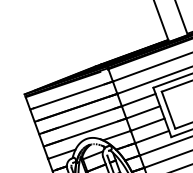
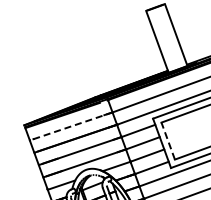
line: (71, 95) -> (71, 126), solid -> dashed
line: (168, 110) -> (168, 141), solid -> dashed

